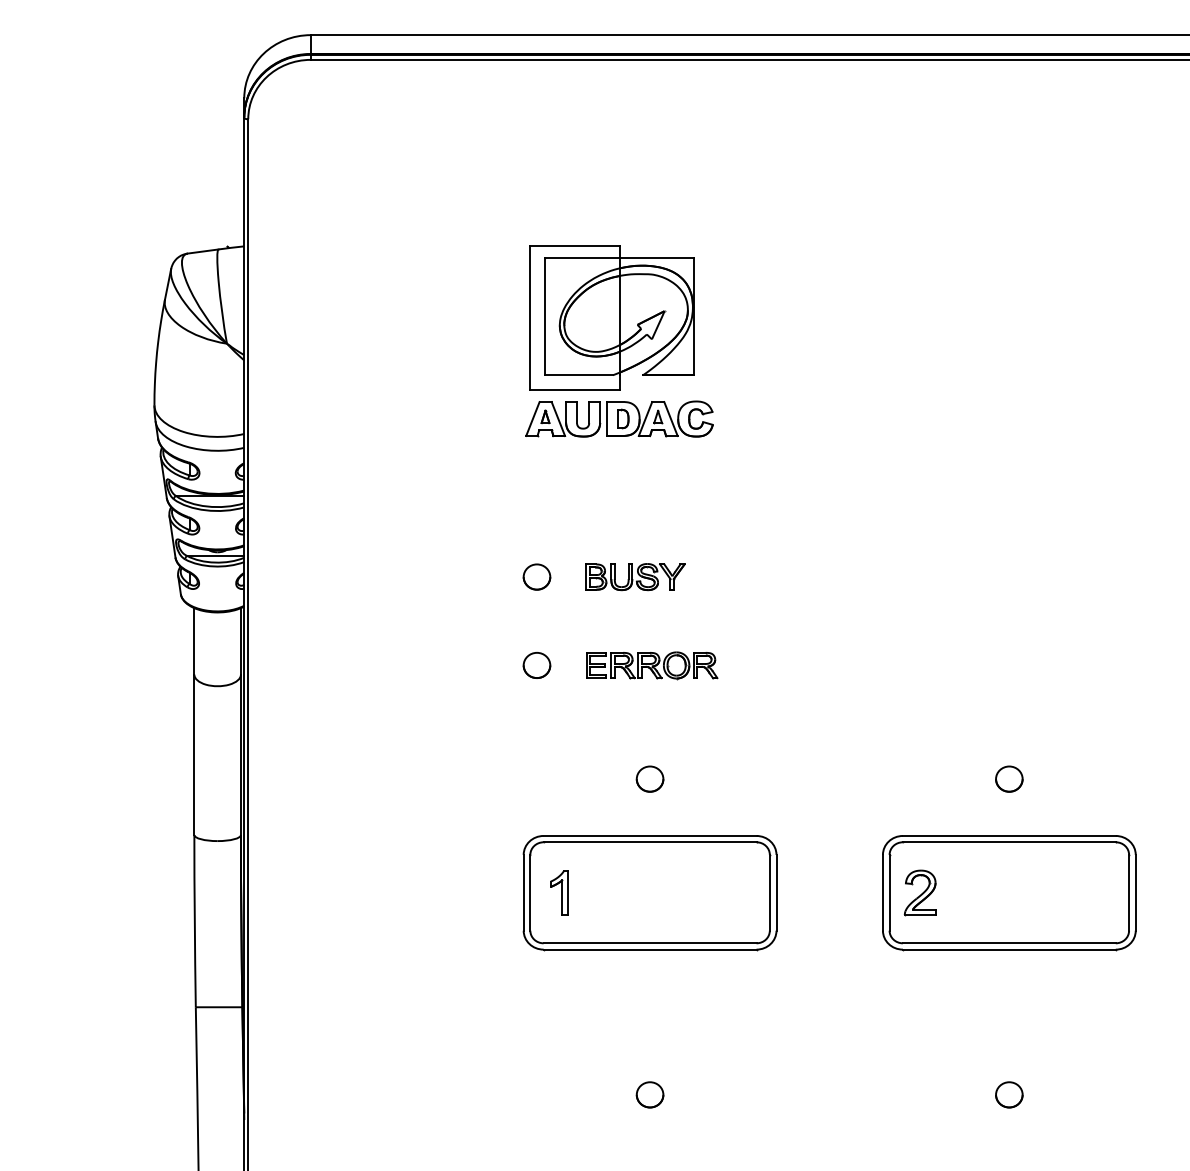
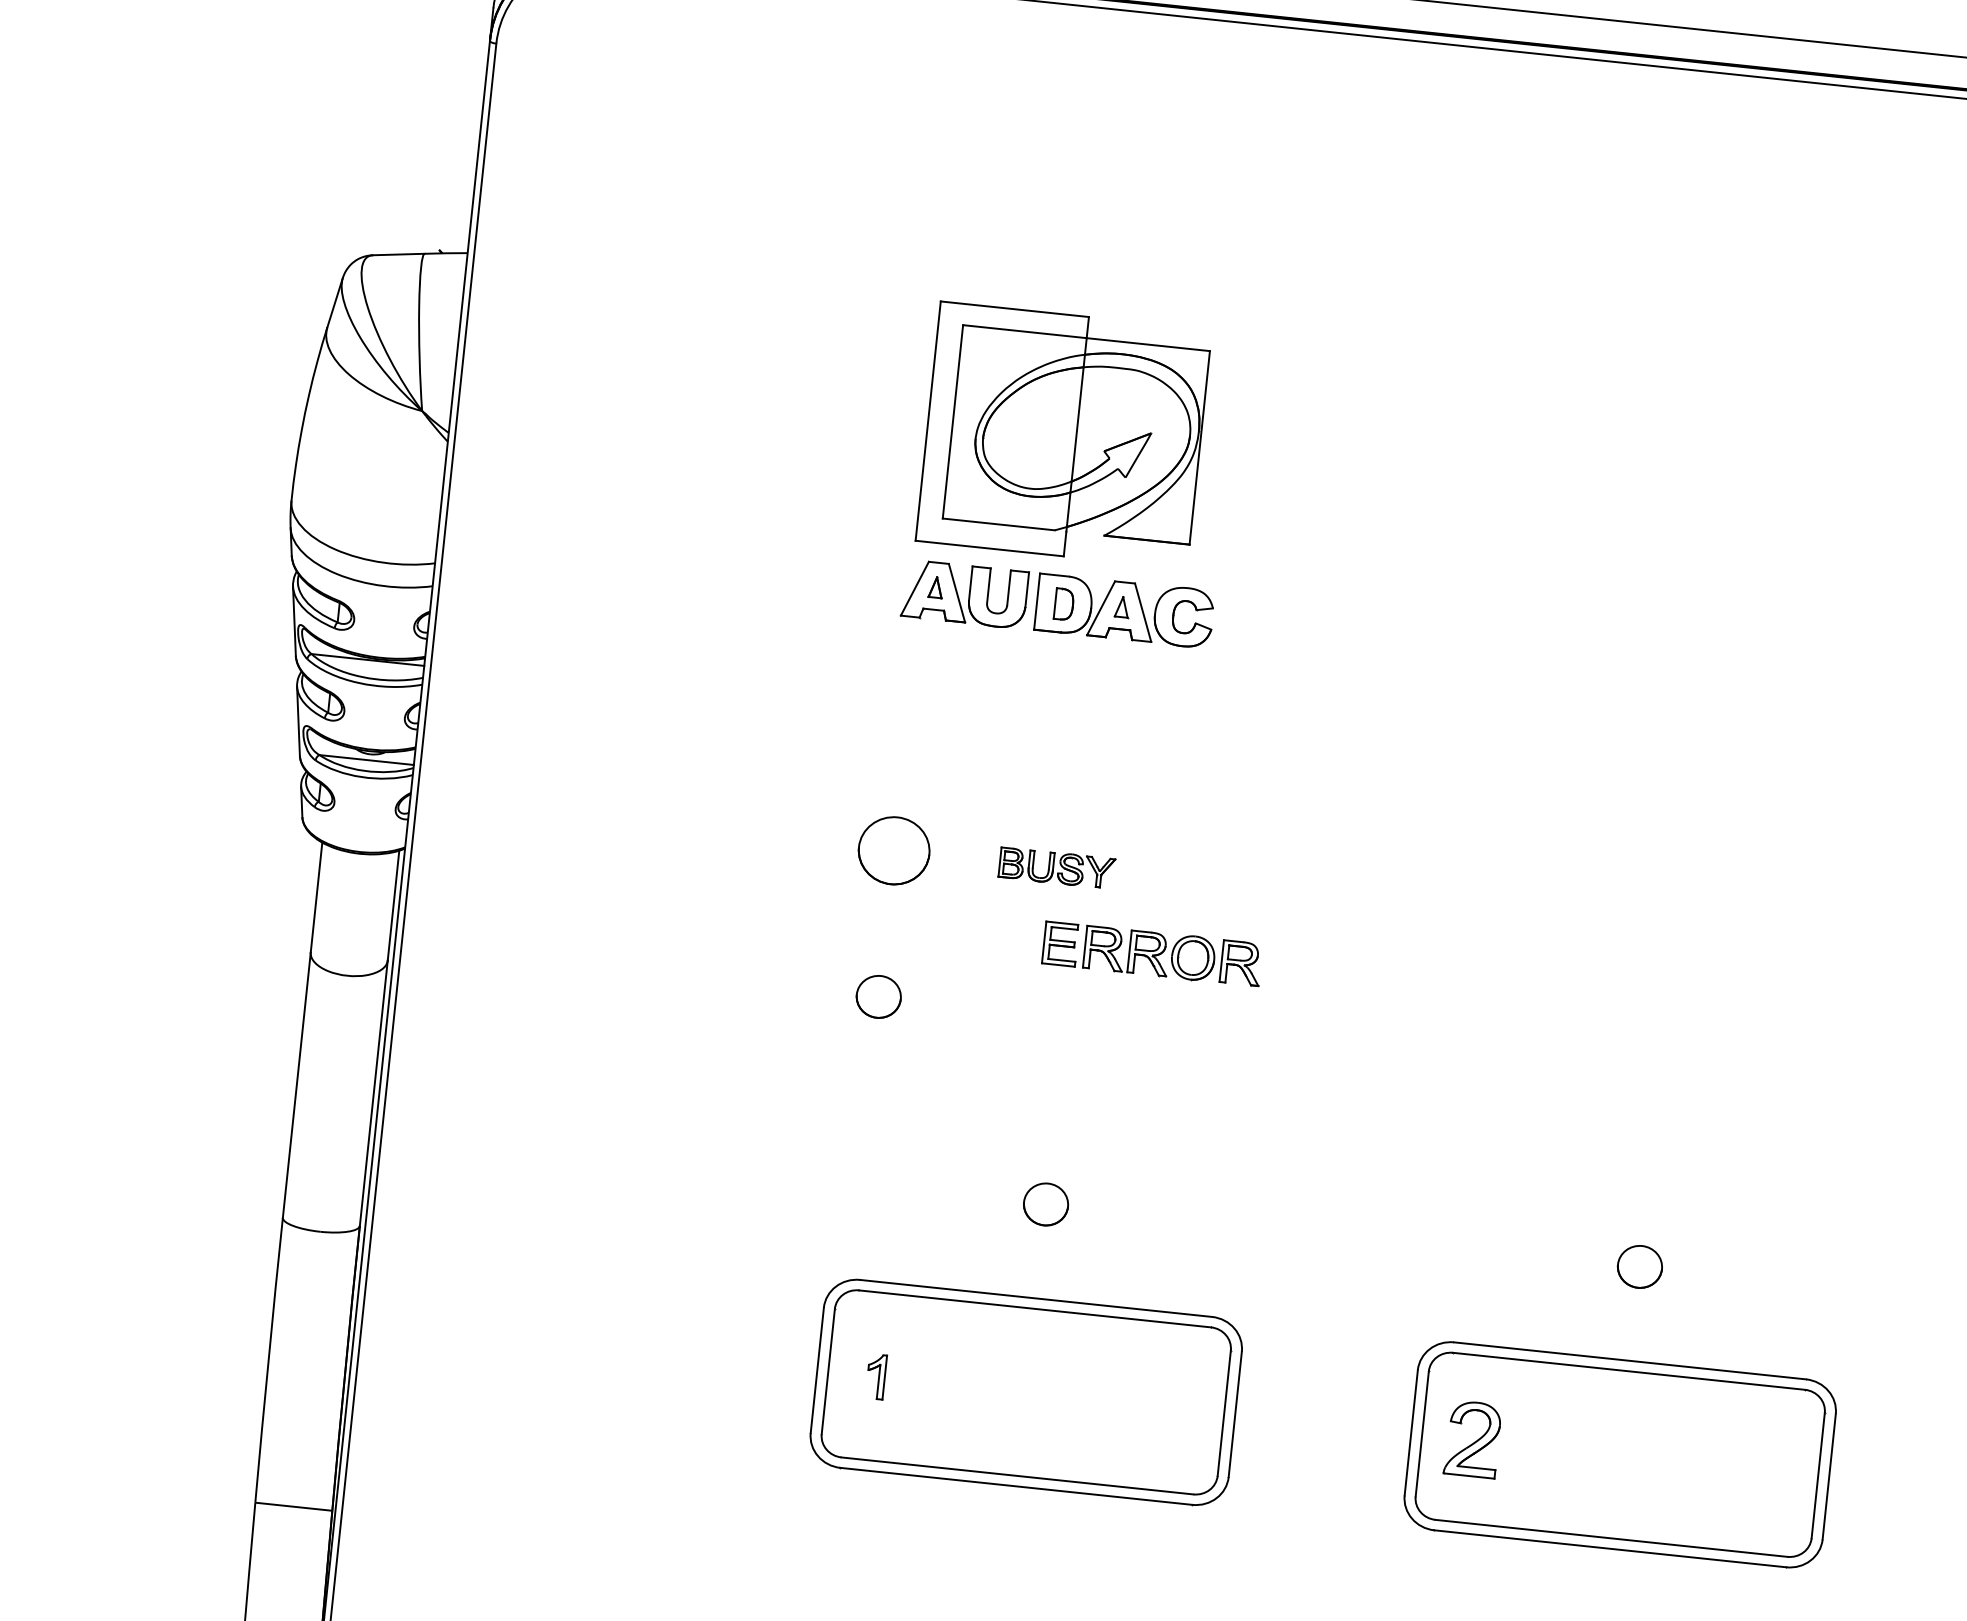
part: (536, 576) -> (893, 849), size x1.6
part: (635, 577) -> (1056, 868), size x0.7
part: (652, 665) -> (1153, 953), moved
part: (559, 892) -> (876, 1376), size x0.6

